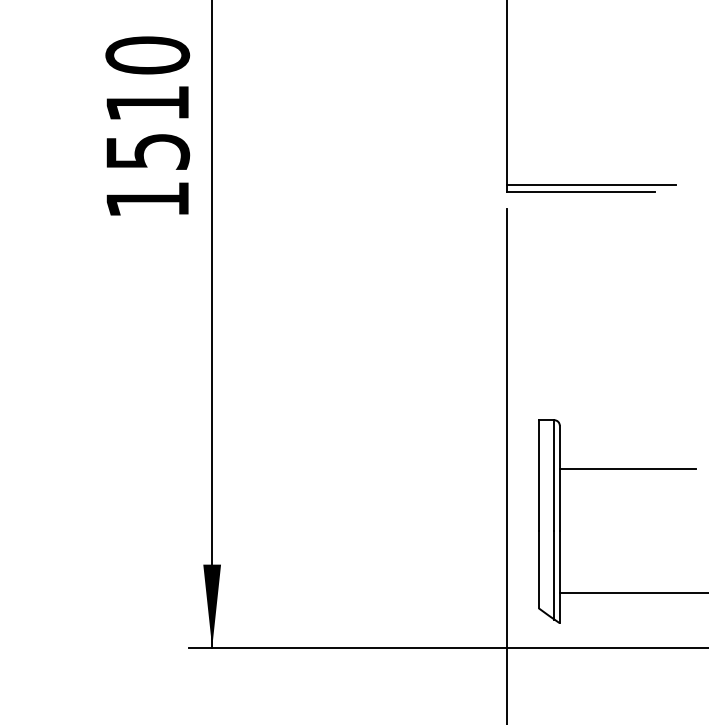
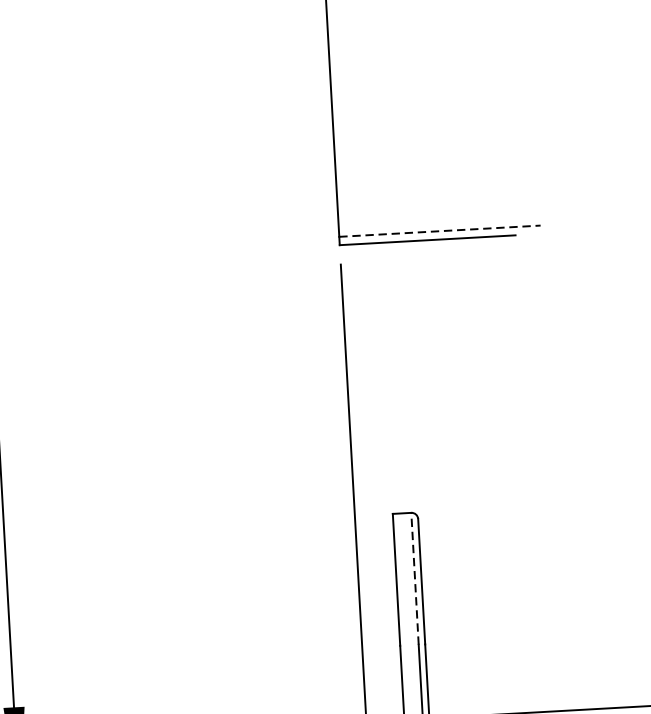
line: (591, 185) -> (439, 231), solid -> dashed
line: (627, 468) -> (501, 565), removed
line: (554, 475) -> (415, 578), solid -> dashed

